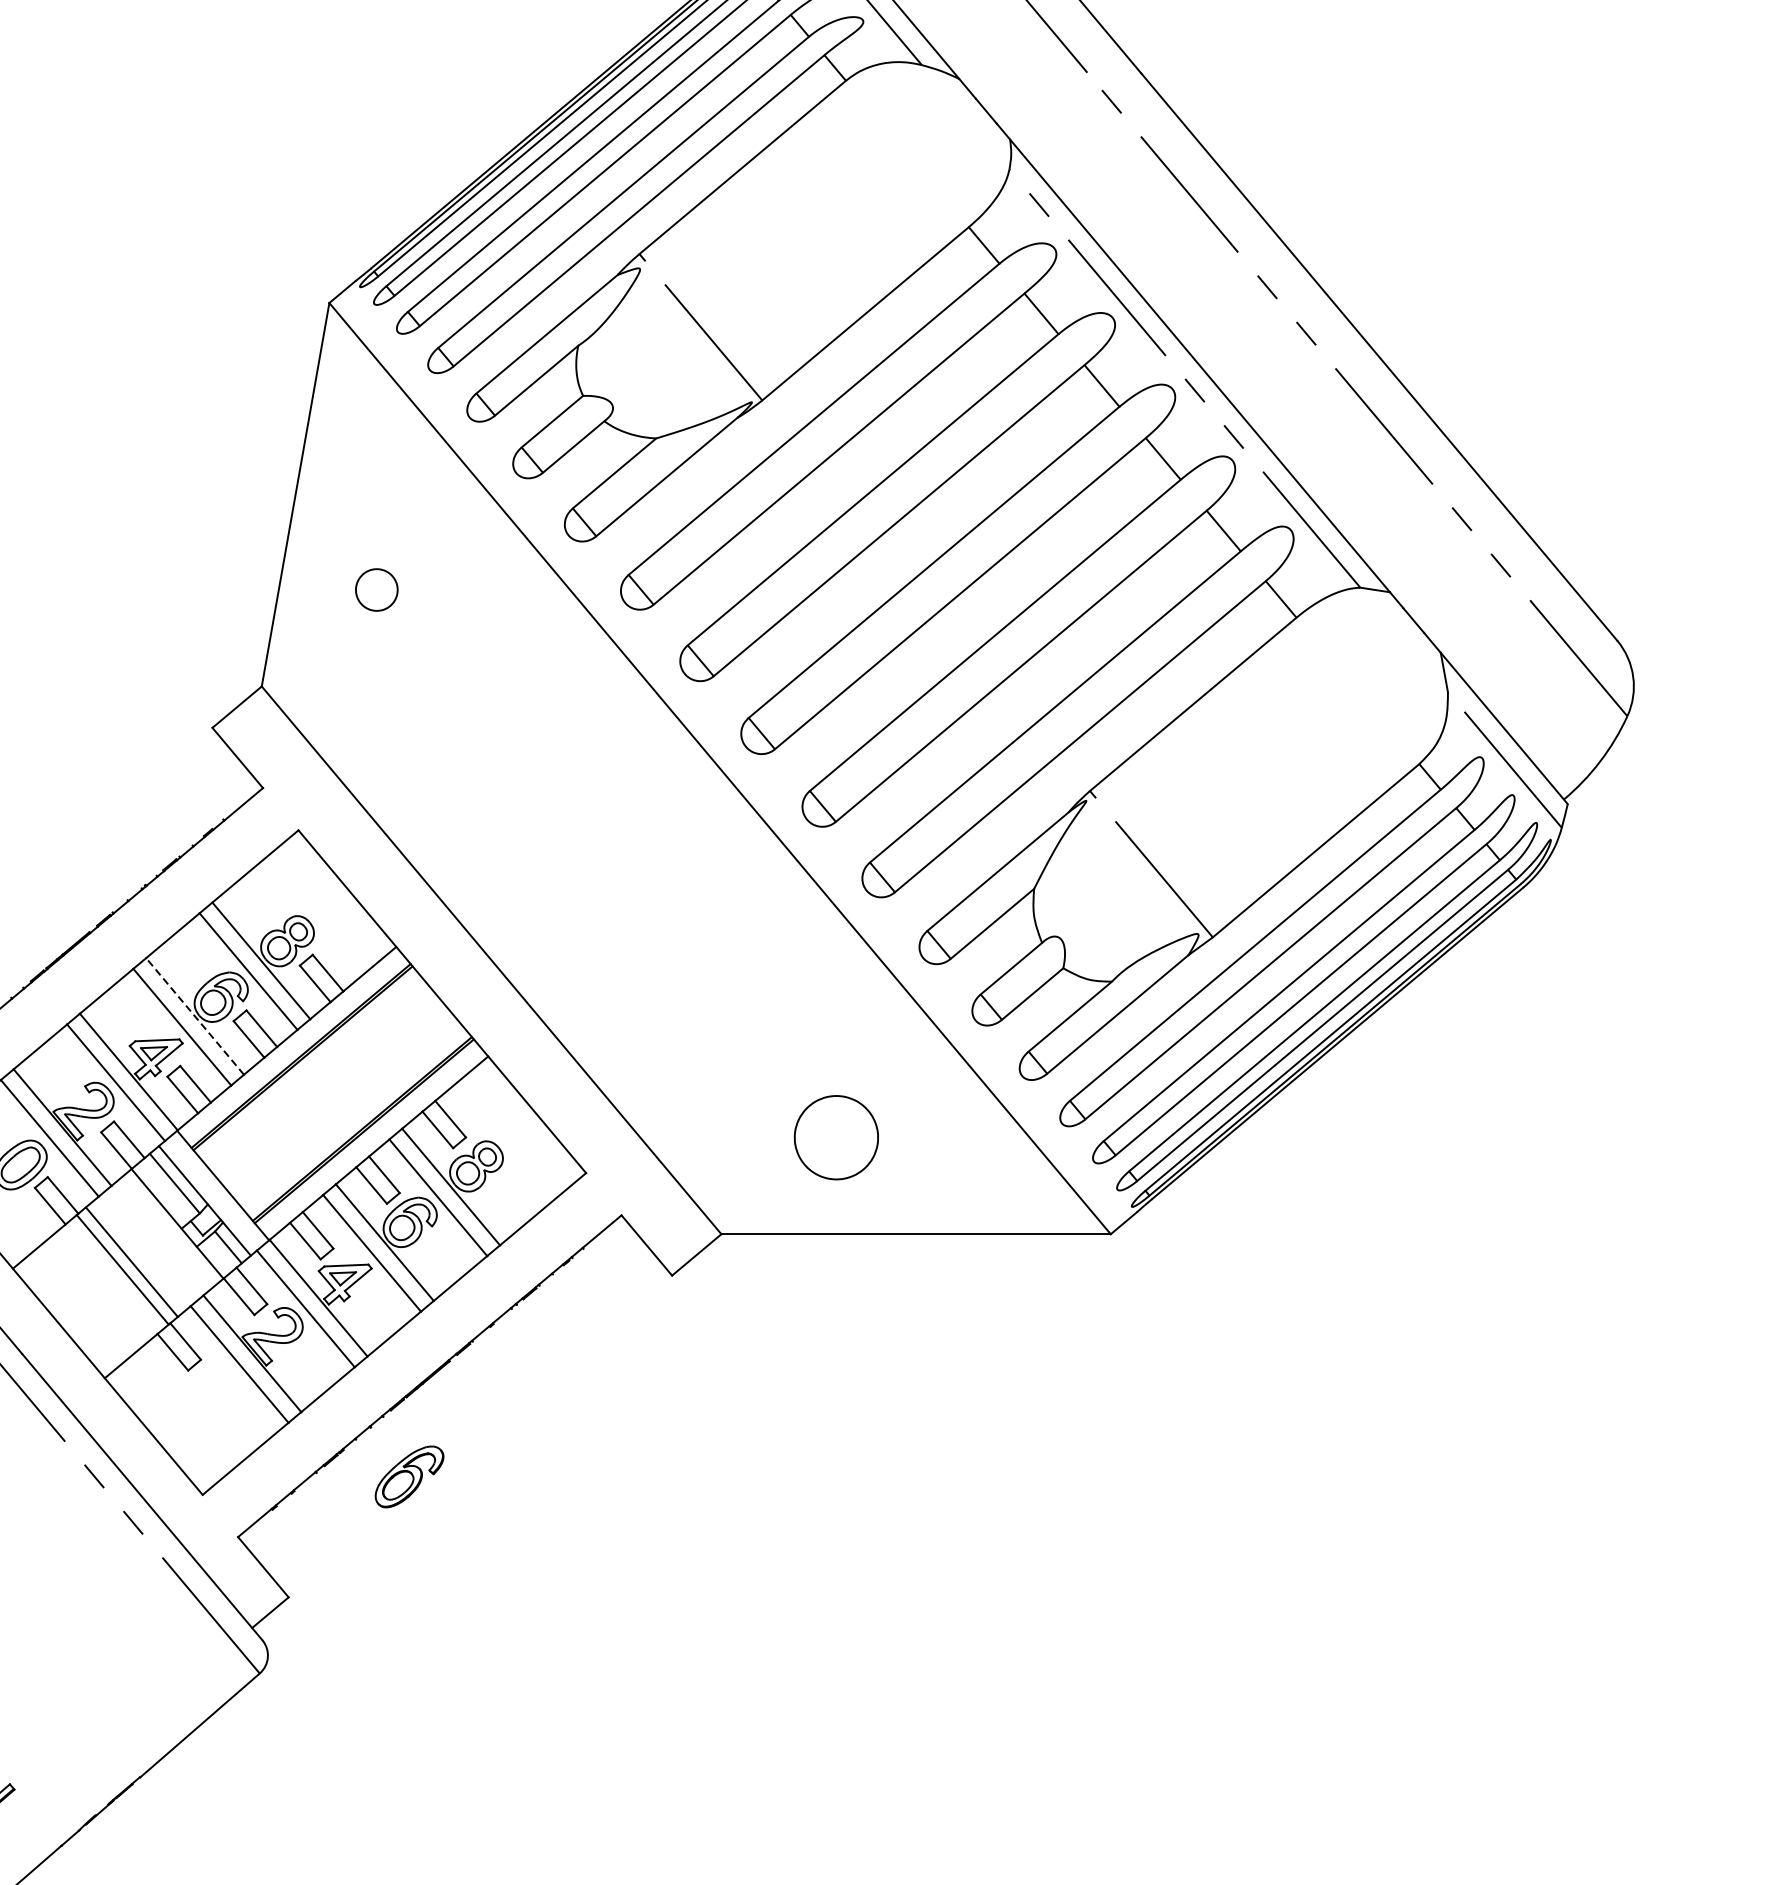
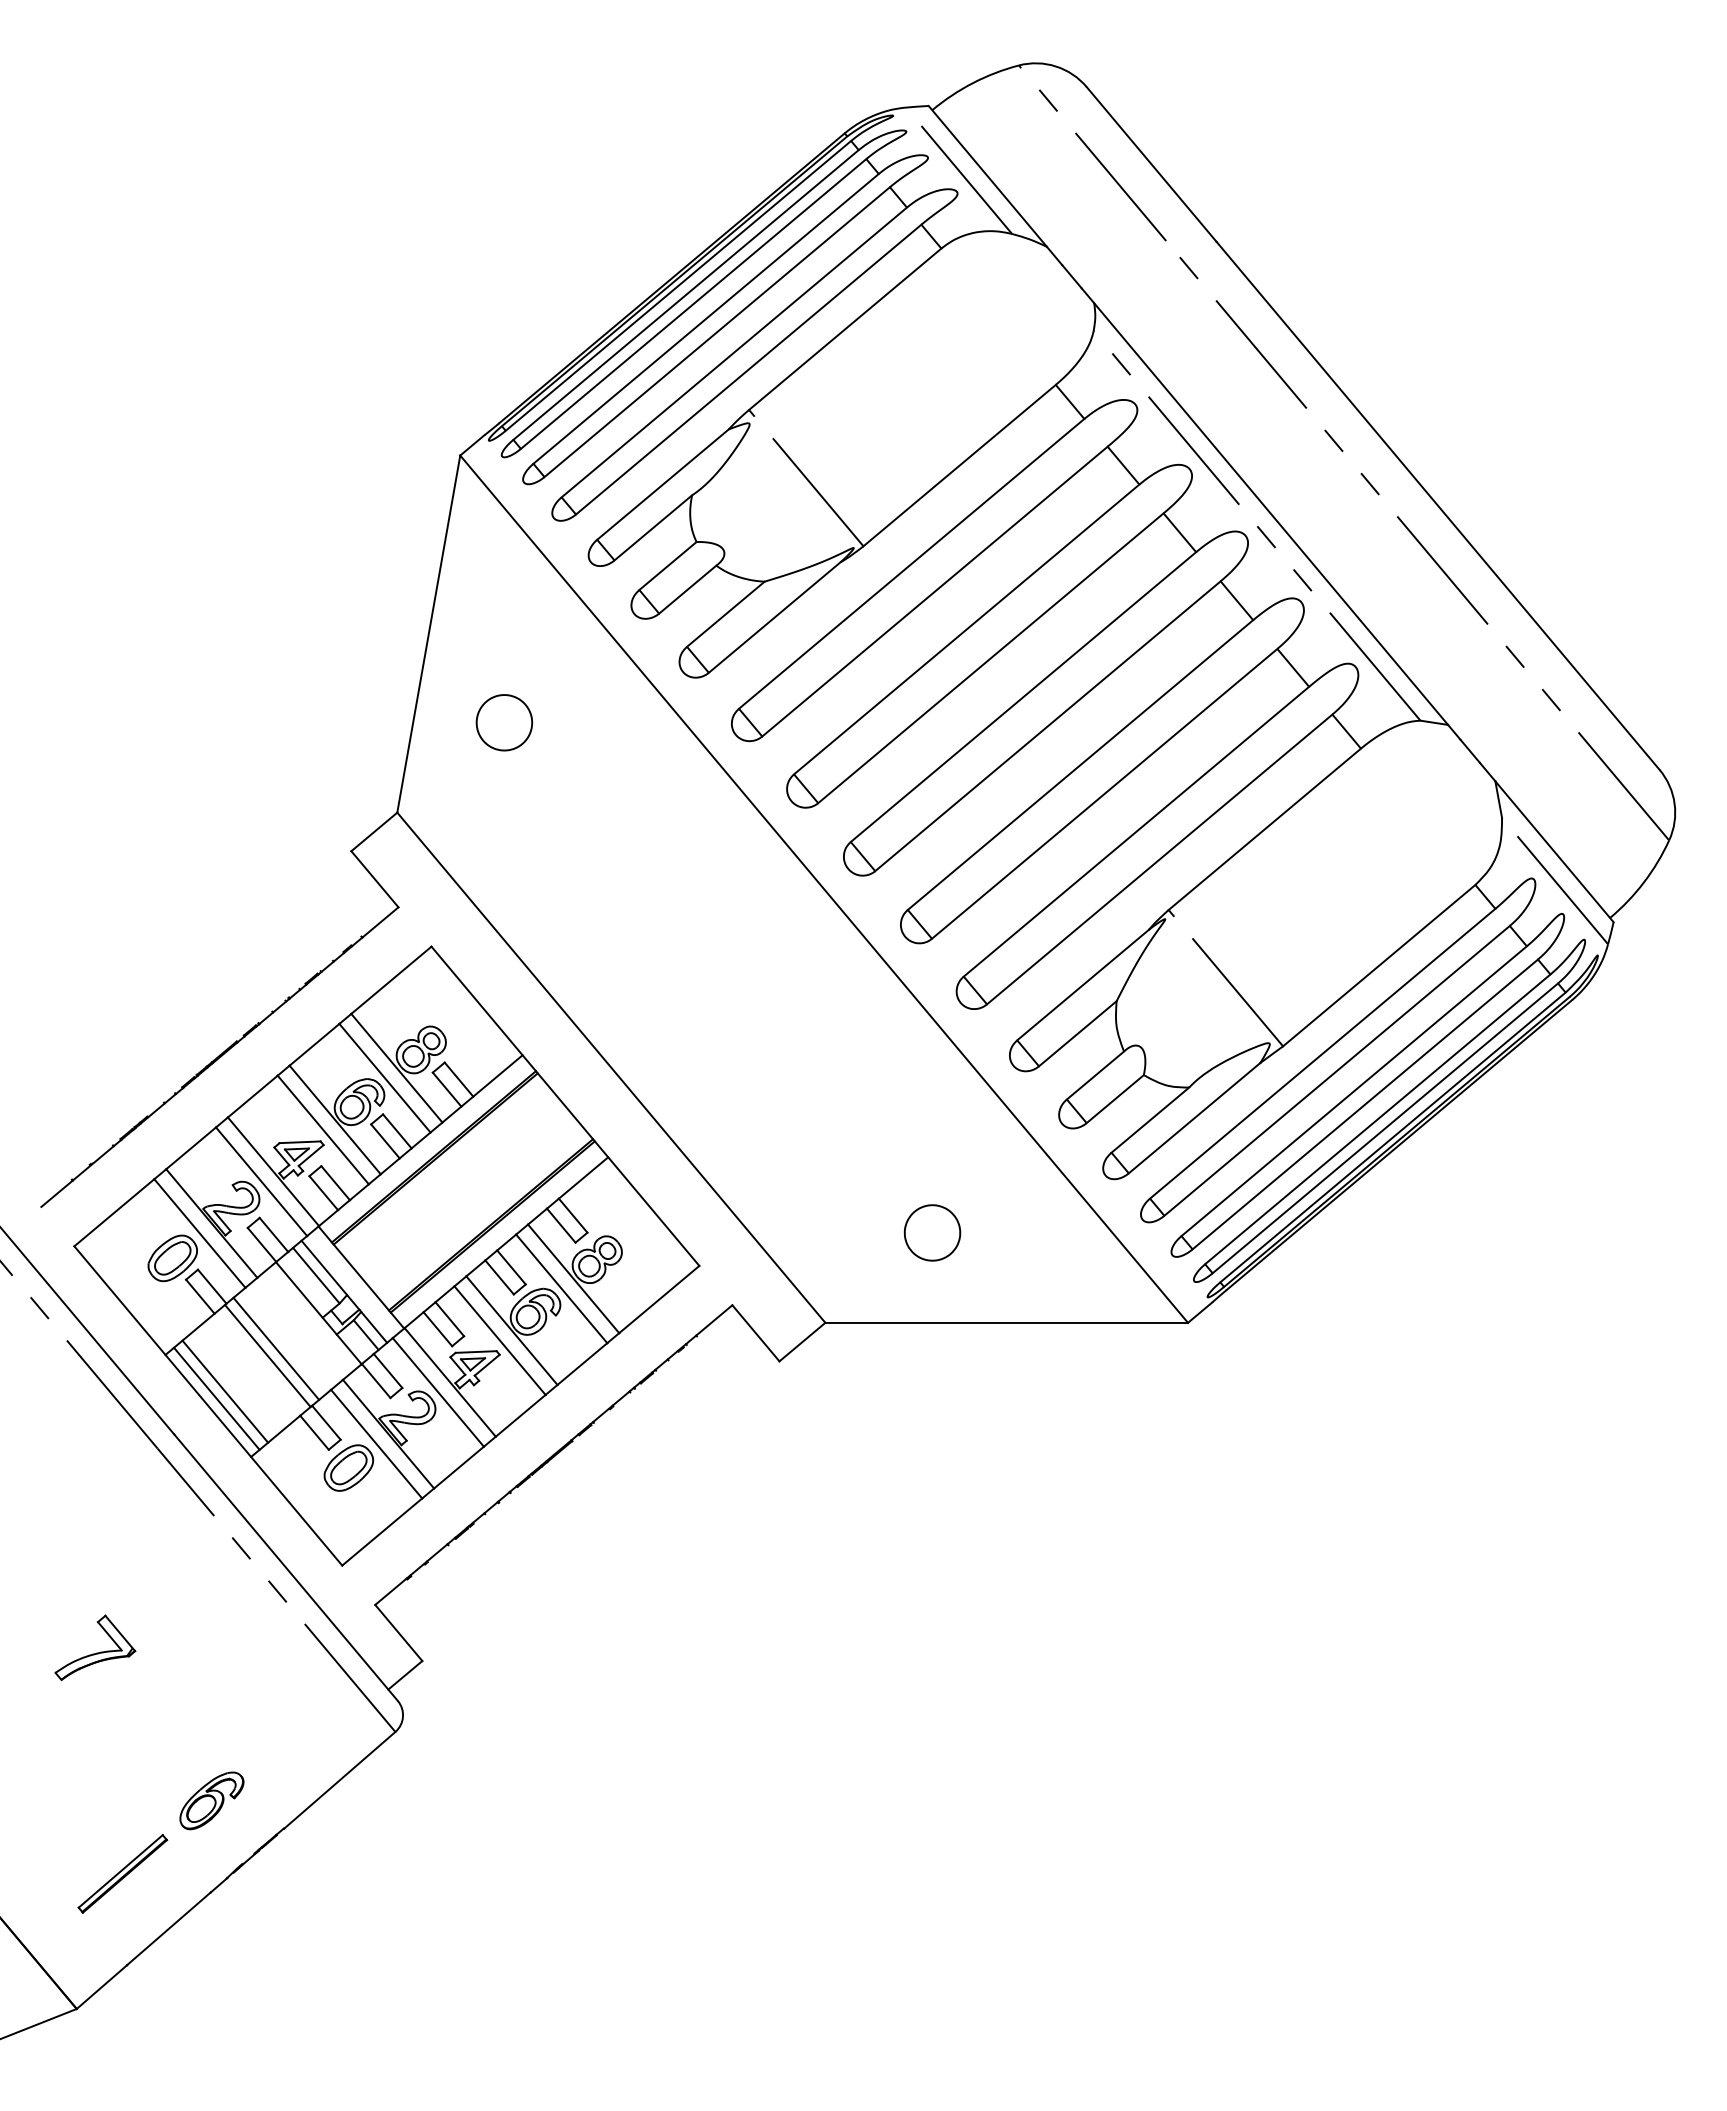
part: (376, 589) -> (504, 722), size x1.43
line: (195, 1016) -> (335, 1120), dashed -> solid
part: (836, 1137) -> (932, 1232), size x0.71
line: (77, 1307) -> (225, 1391), added
line: (67, 1315) -> (216, 1398), added
part: (209, 1389) -> (348, 1467), added
part: (409, 1476) -> (211, 1800), moved

